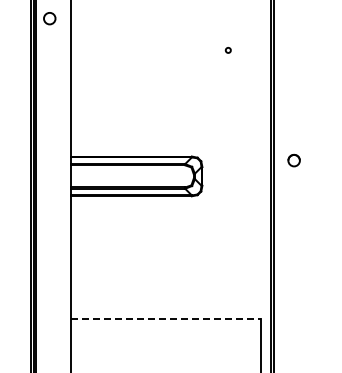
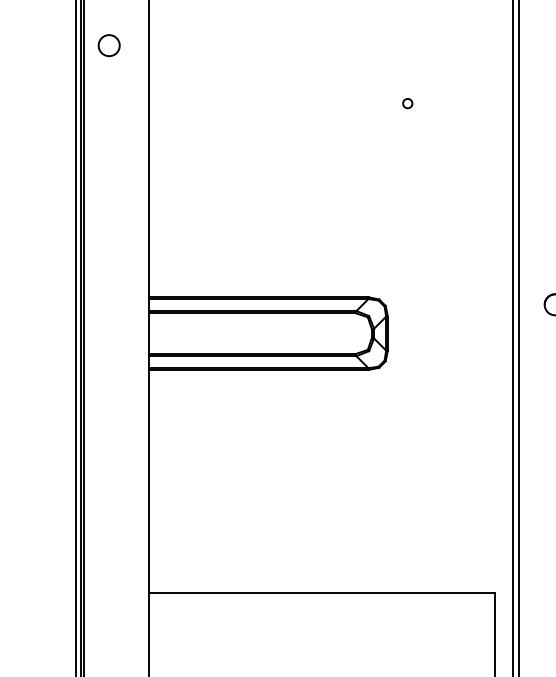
circle: (227, 50) -> (406, 103), moved
line: (166, 318) -> (322, 592), dashed -> solid

